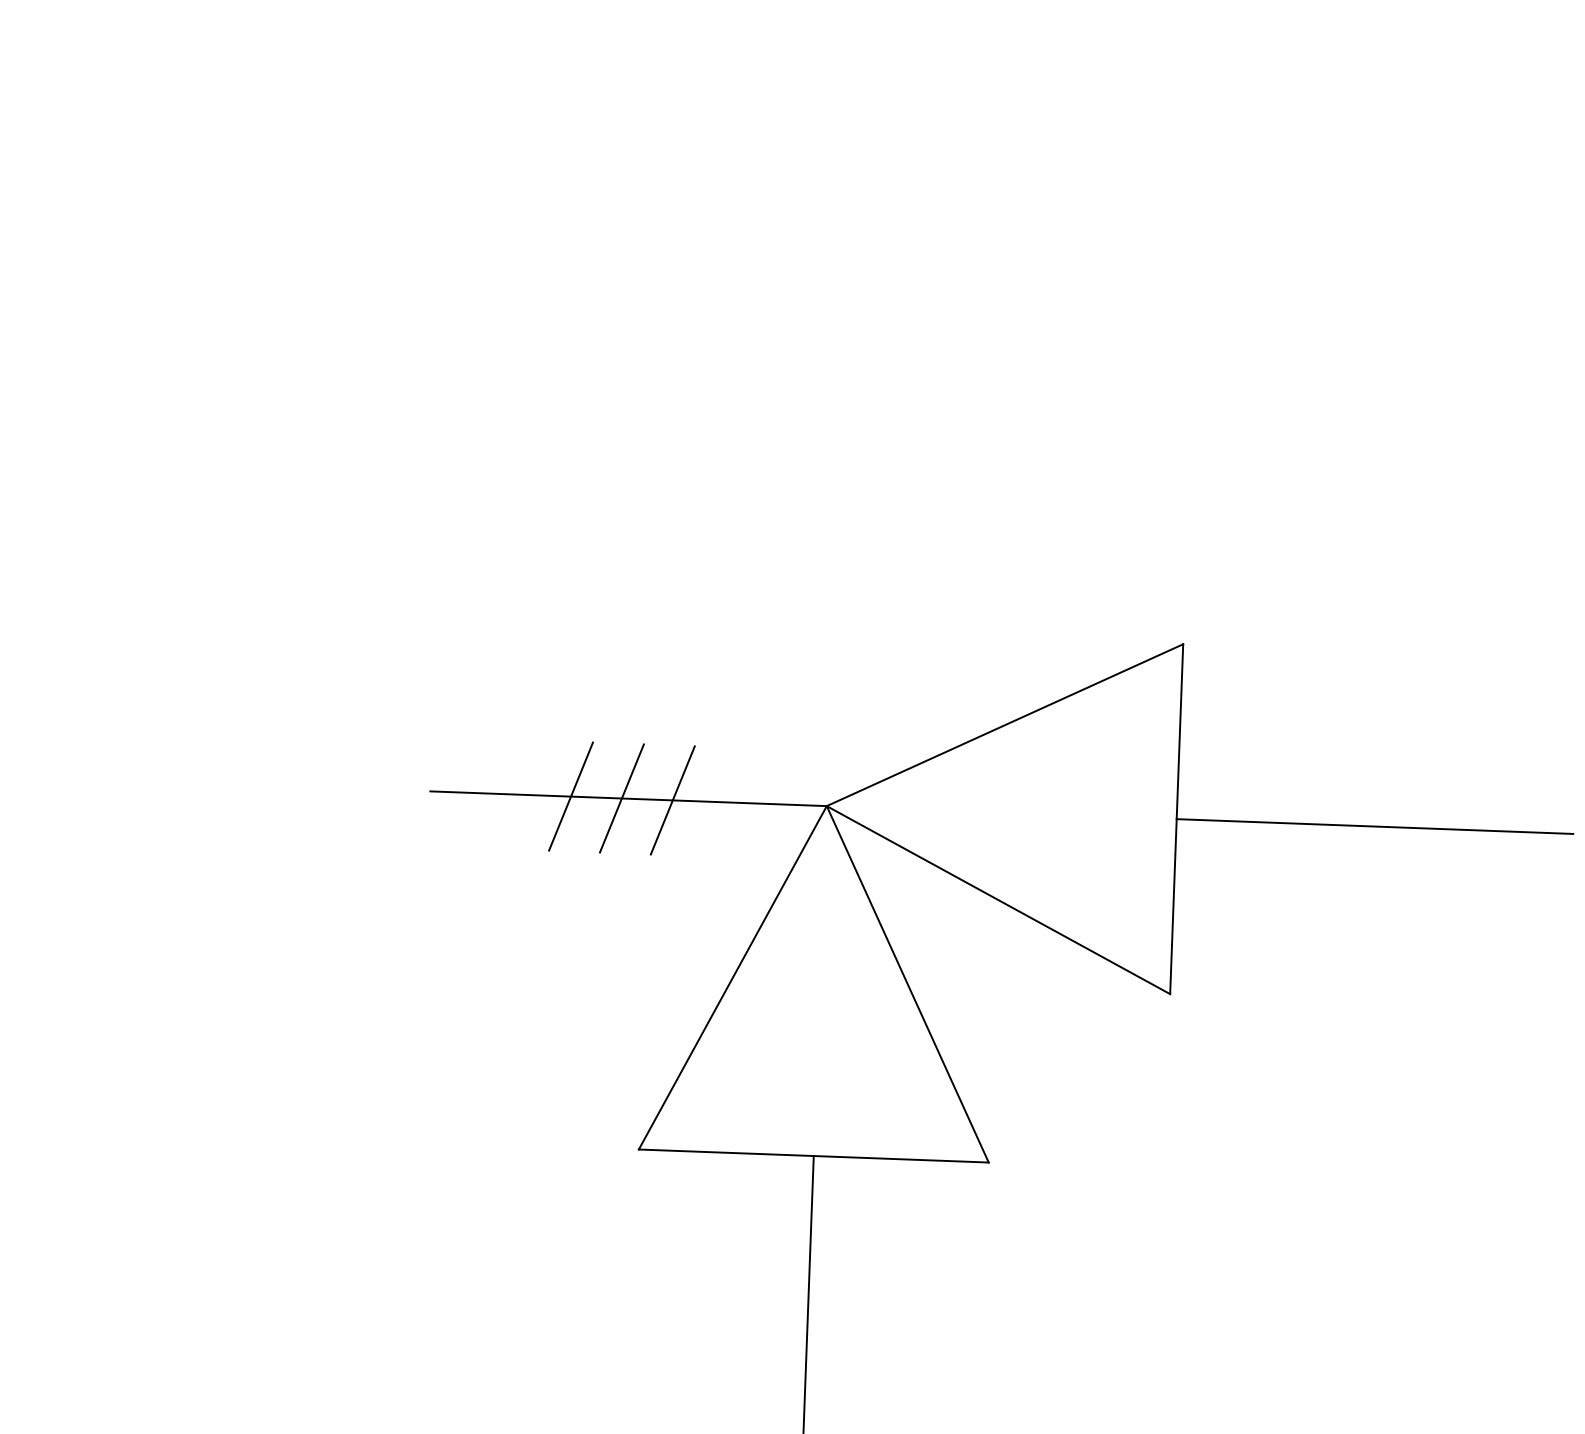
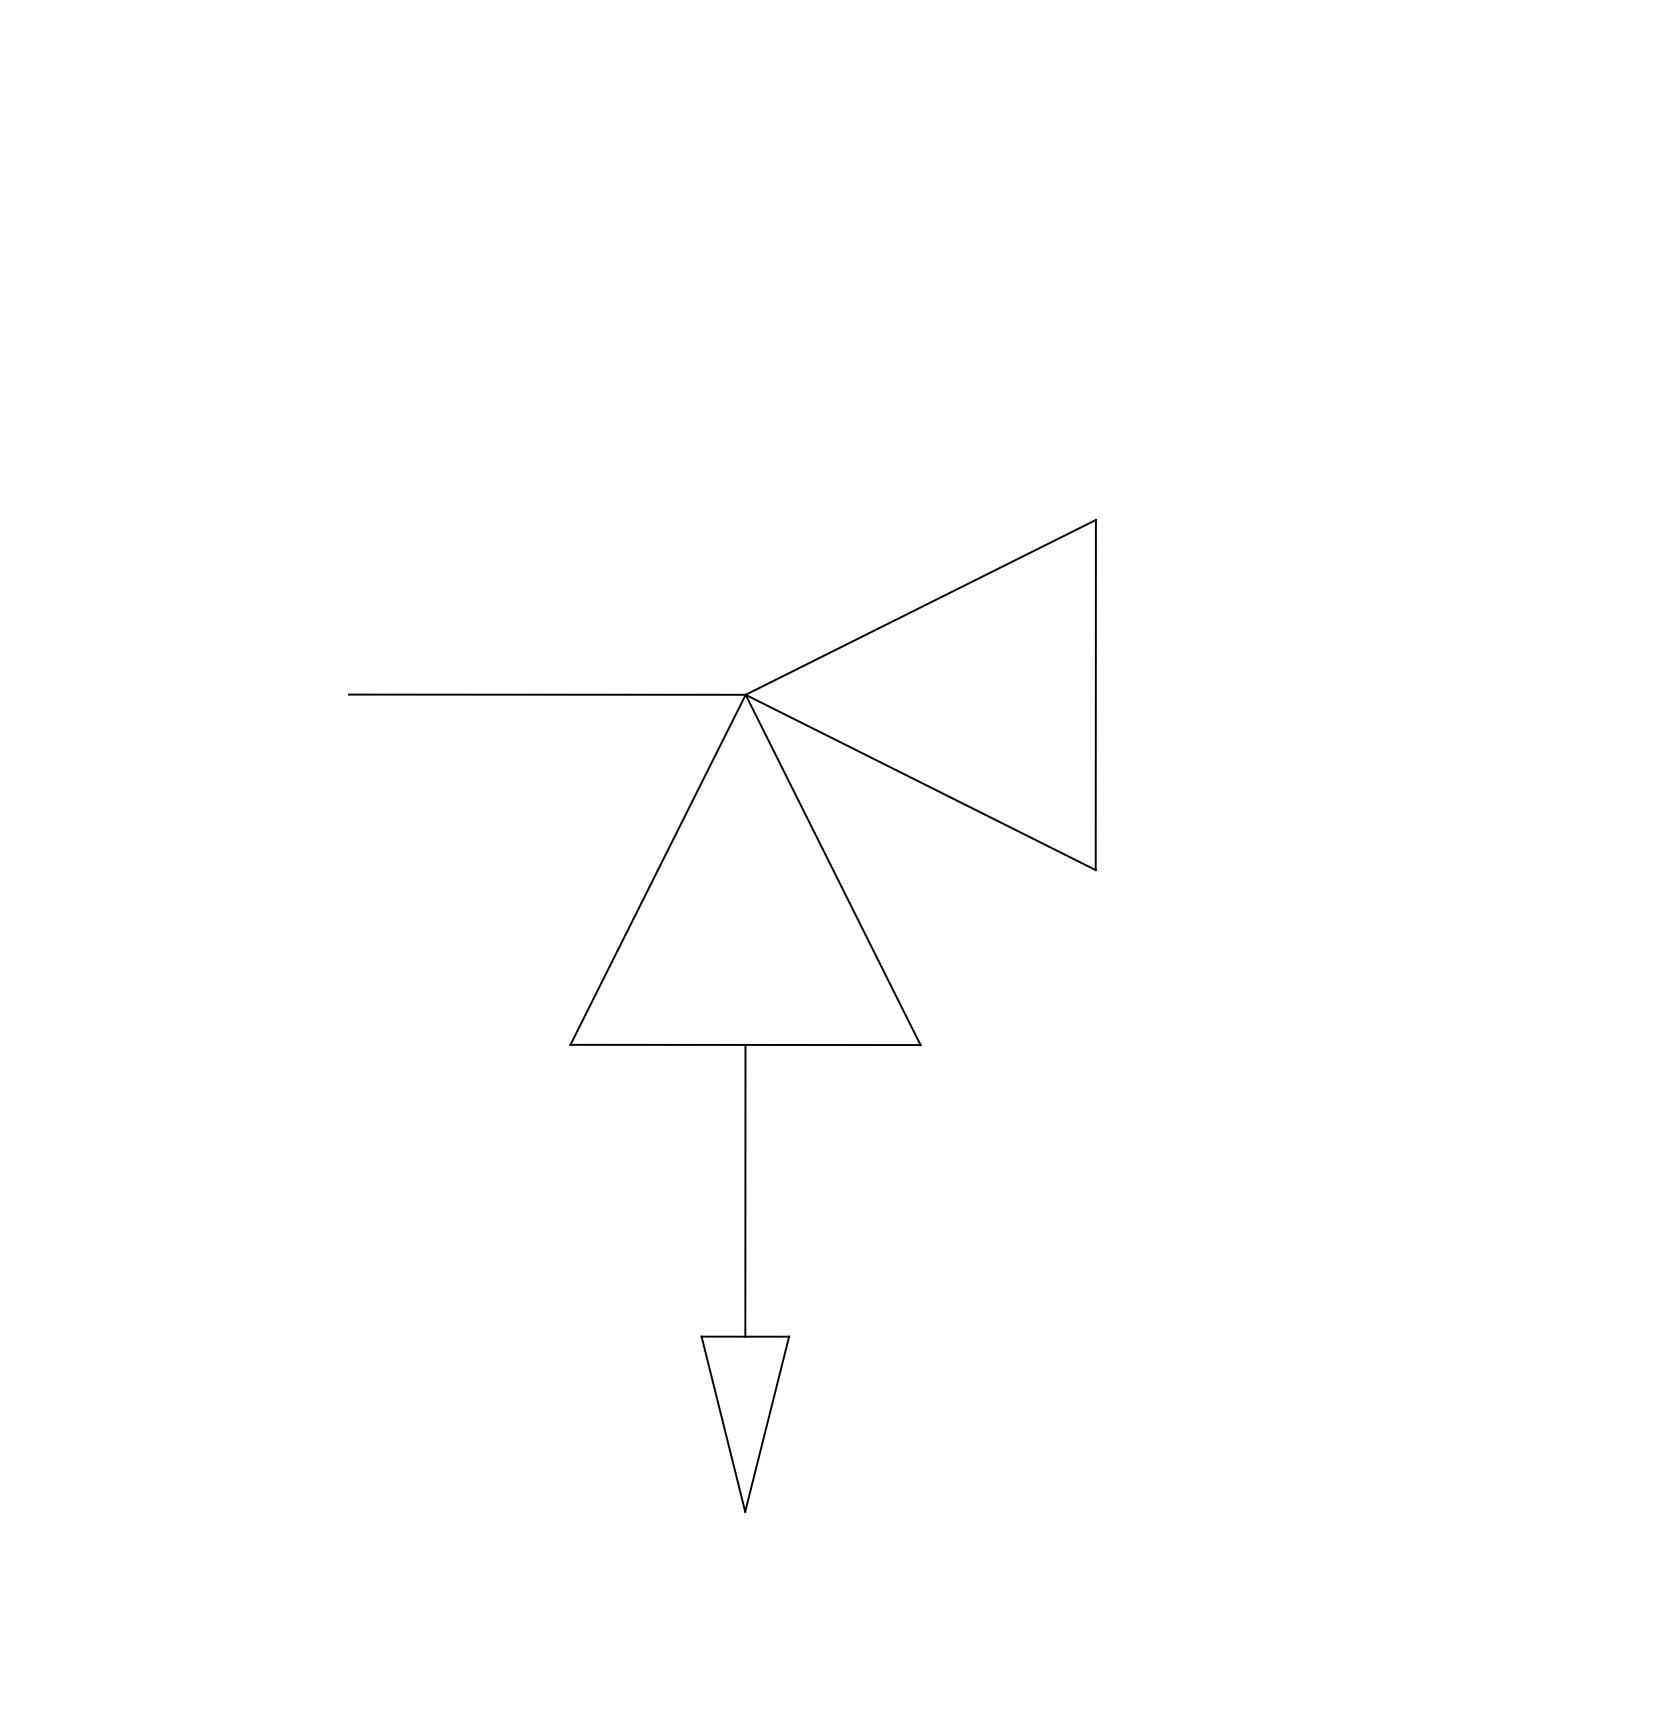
line: (570, 796) -> (489, 694), removed
line: (621, 798) -> (540, 694), removed
line: (672, 800) -> (591, 694), removed
line: (1374, 825) -> (1293, 694), removed

